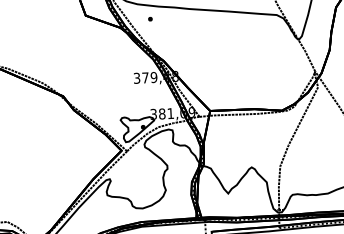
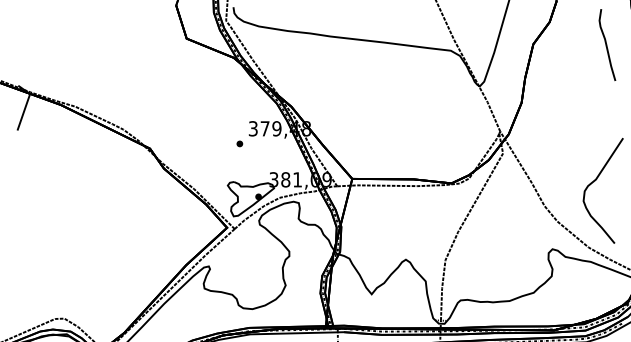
part: (150, 18) -> (239, 143), moved

